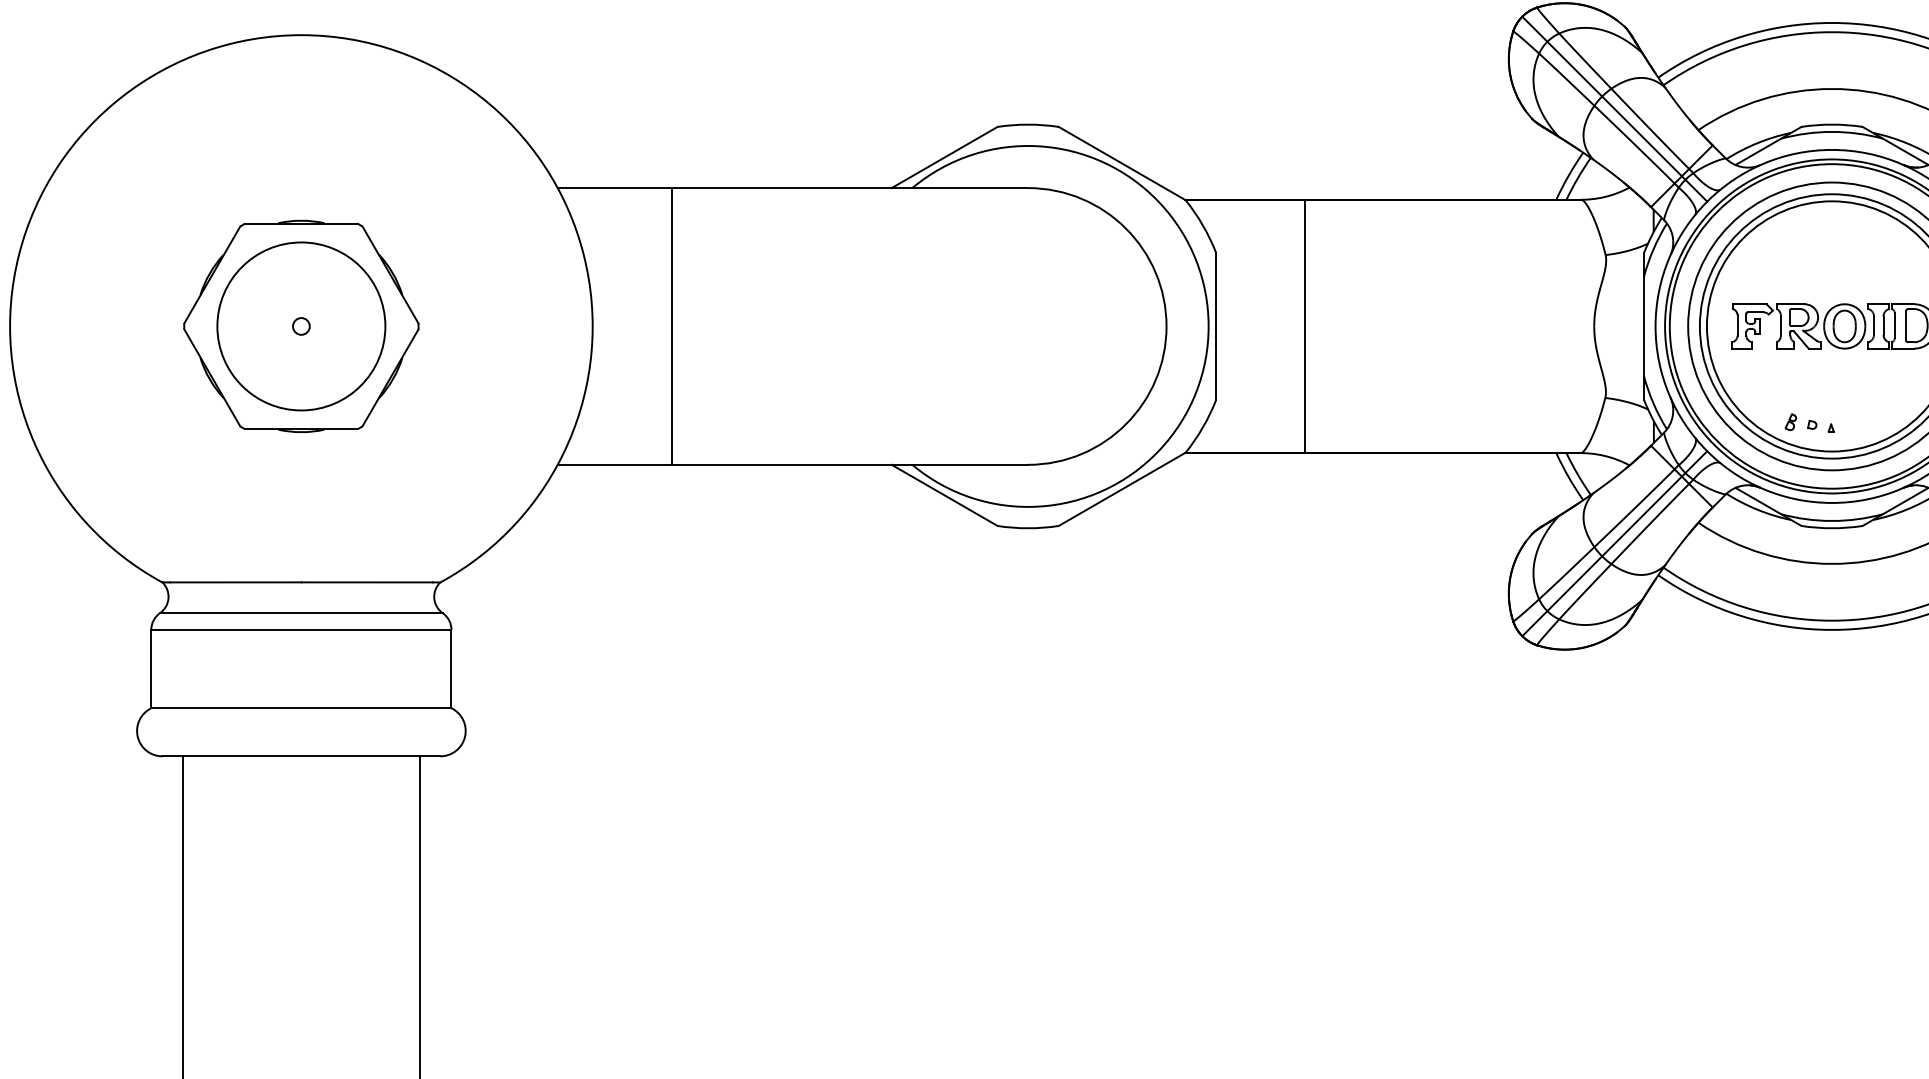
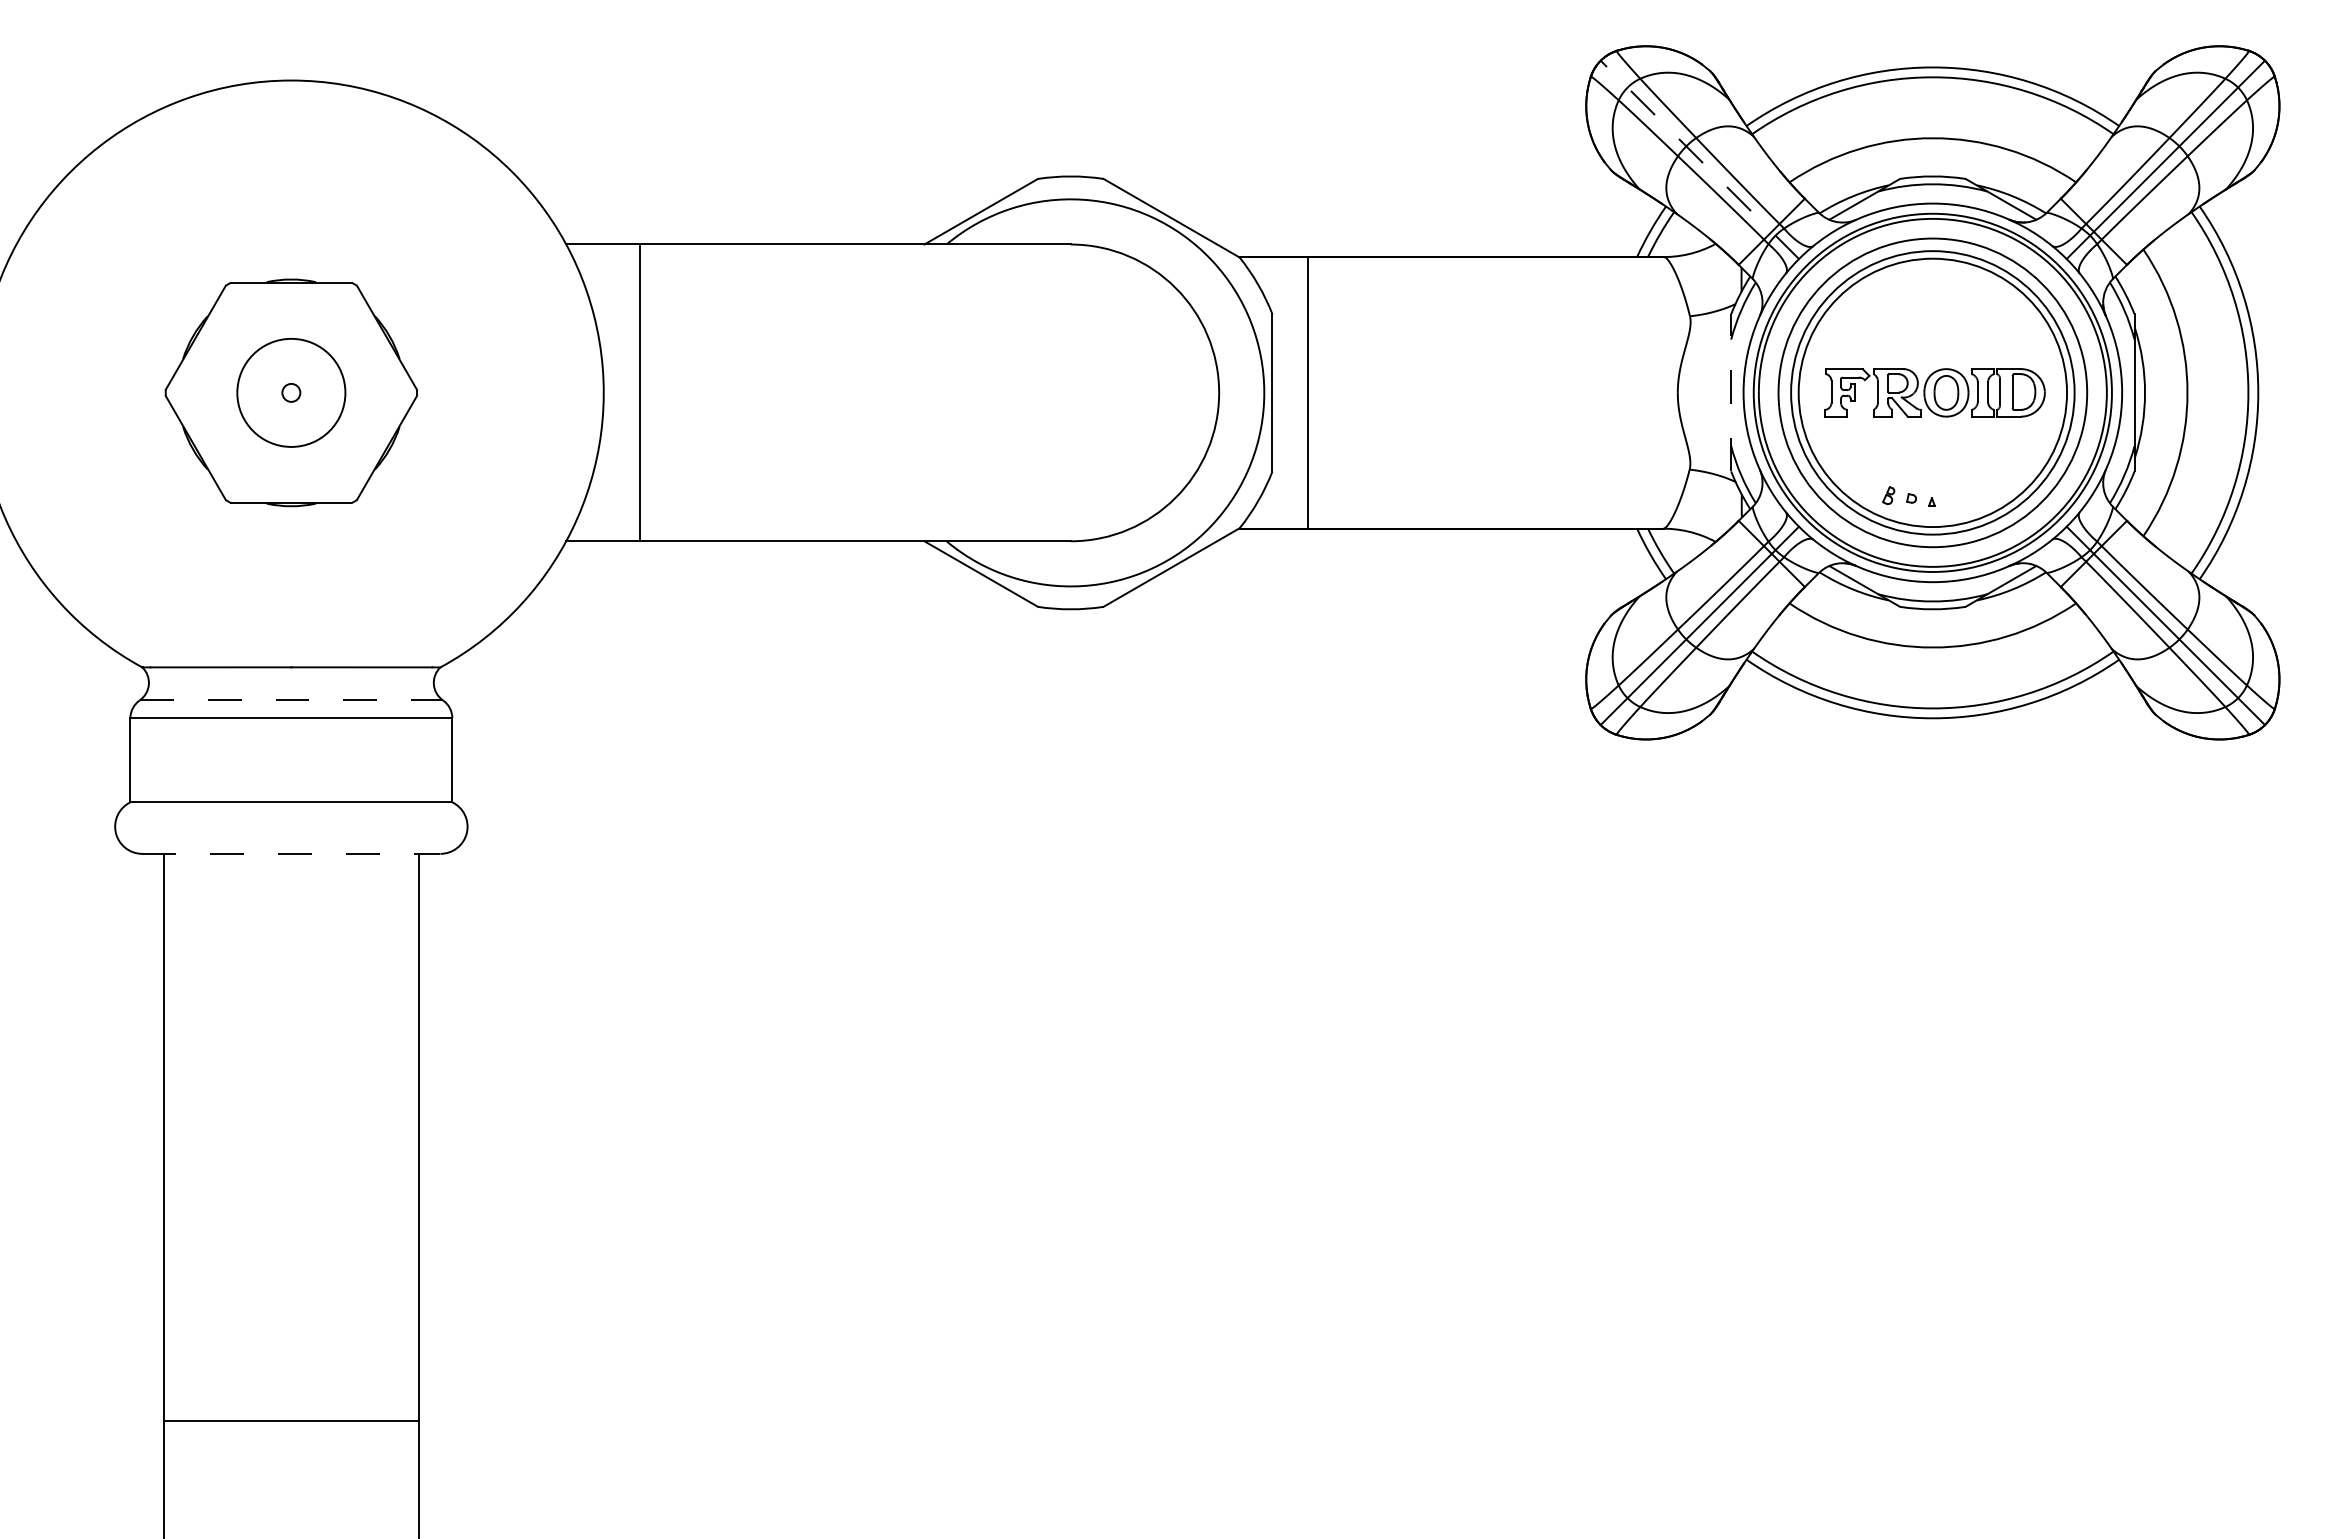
line: (1614, 108) -> (1699, 159), solid -> dashed
circle: (301, 326) -> (291, 392), size x0.6
line: (671, 326) -> (639, 392), moved
line: (1304, 326) -> (1307, 392), moved
line: (1644, 326) -> (1731, 392), solid -> dashed
line: (301, 613) -> (291, 700), solid -> dashed
line: (301, 755) -> (291, 853), solid -> dashed

